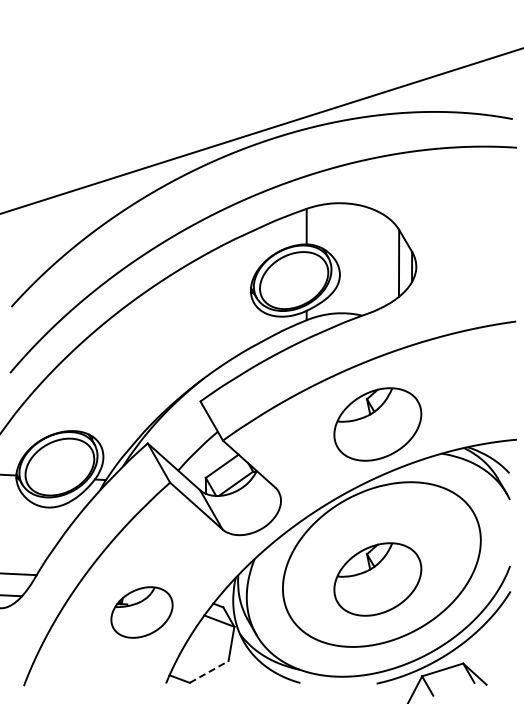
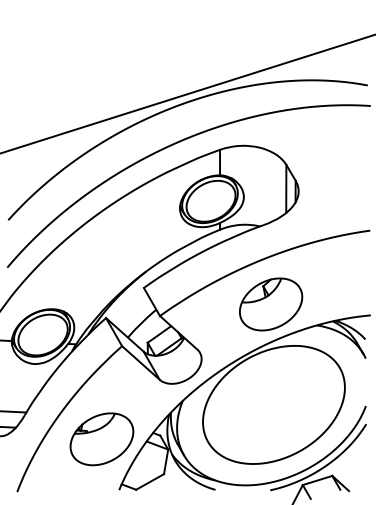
part: (377, 579) -> (270, 415), removed
part: (141, 612) -> (101, 439), size x1.43
line: (209, 671) -> (150, 481), dashed -> solid

